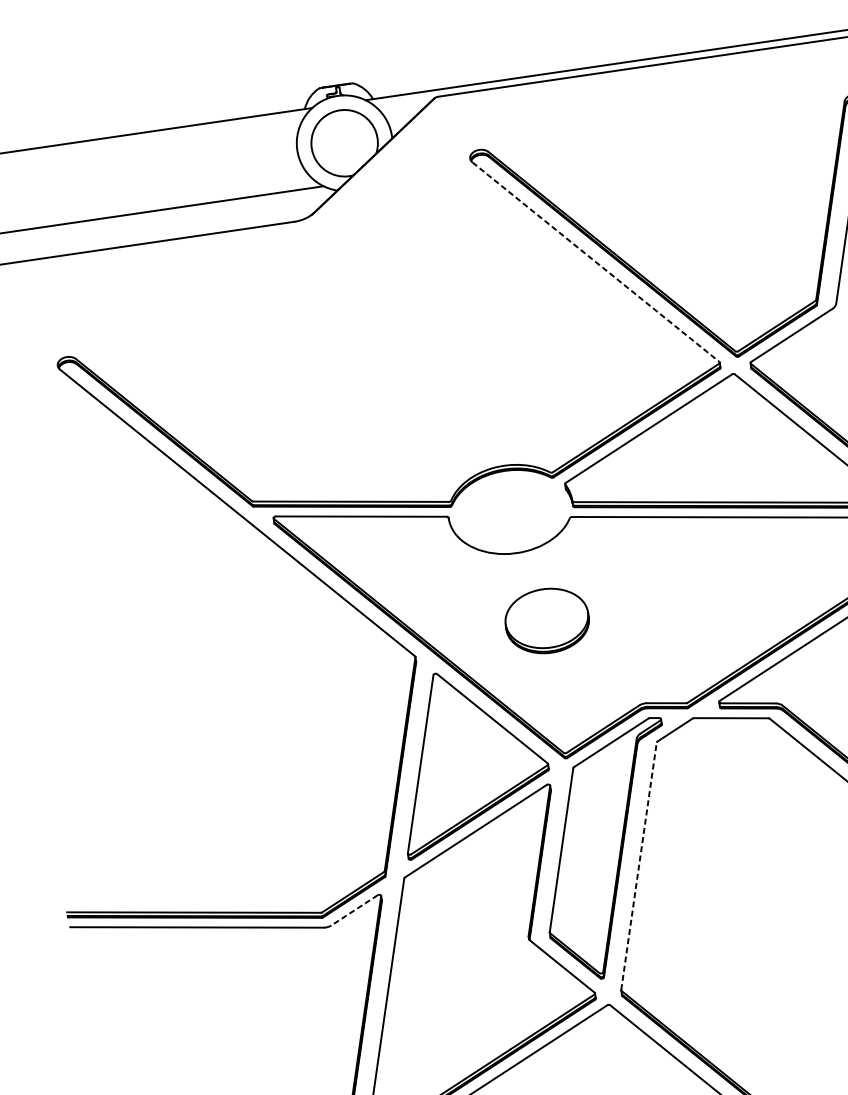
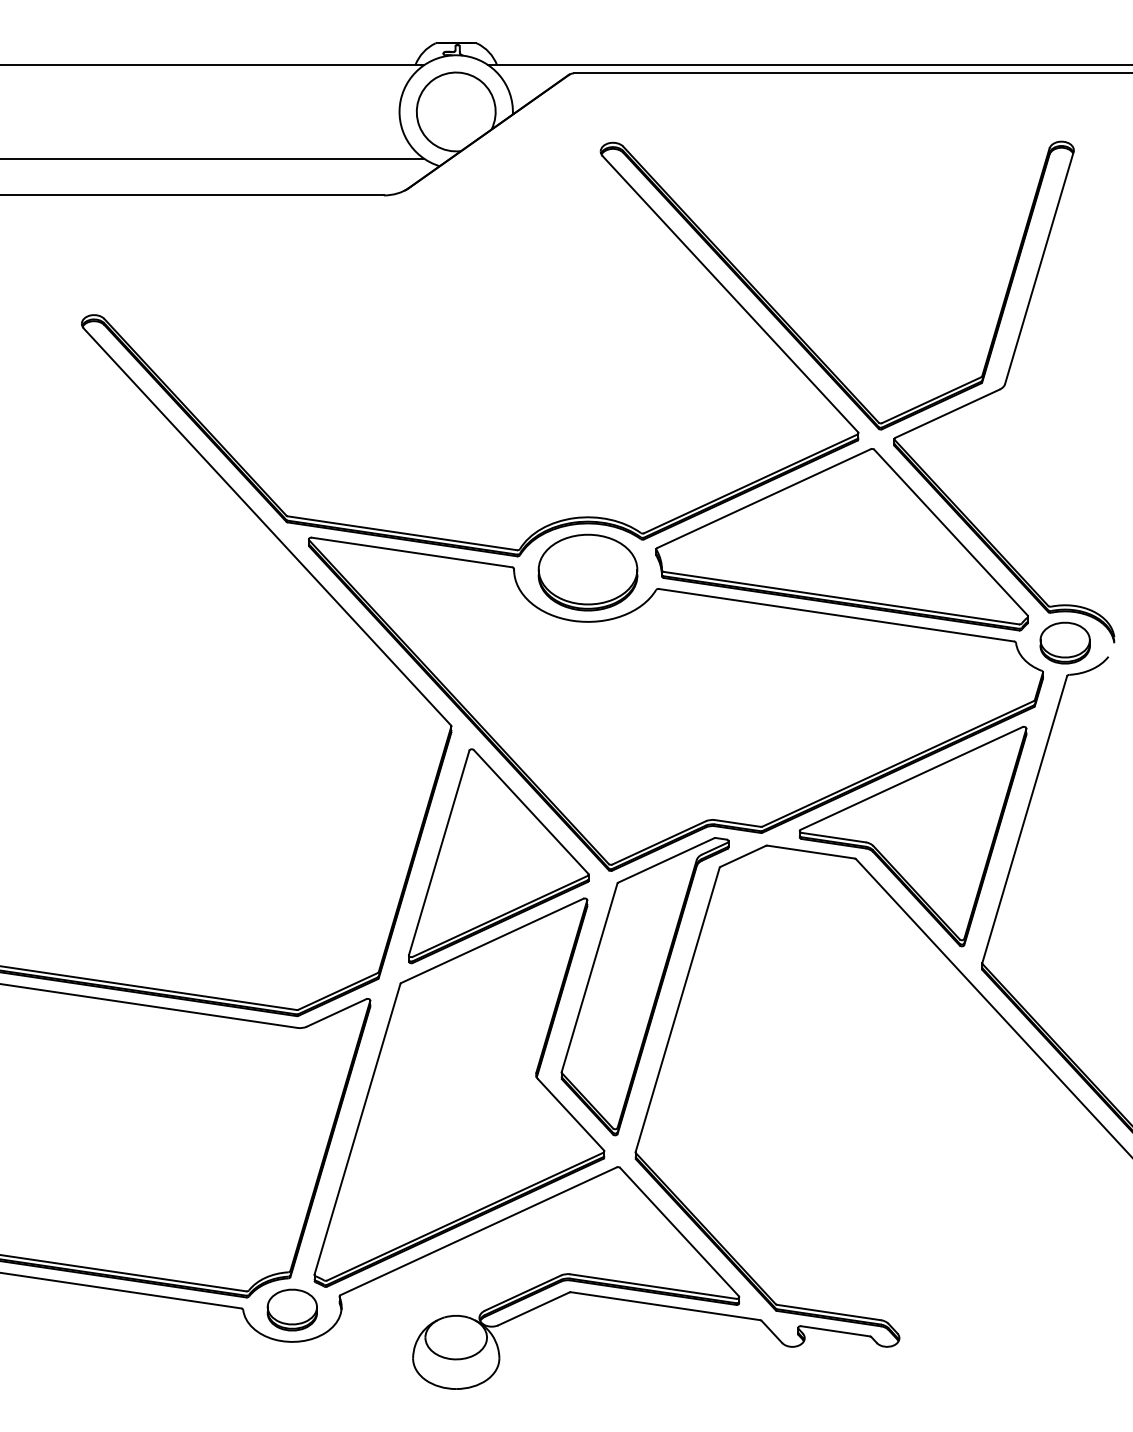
line: (595, 262) -> (730, 294), dashed -> solid
part: (546, 620) -> (587, 572), moved
line: (638, 865) -> (677, 1009), dashed -> solid
line: (354, 910) -> (336, 1012), dashed -> solid

